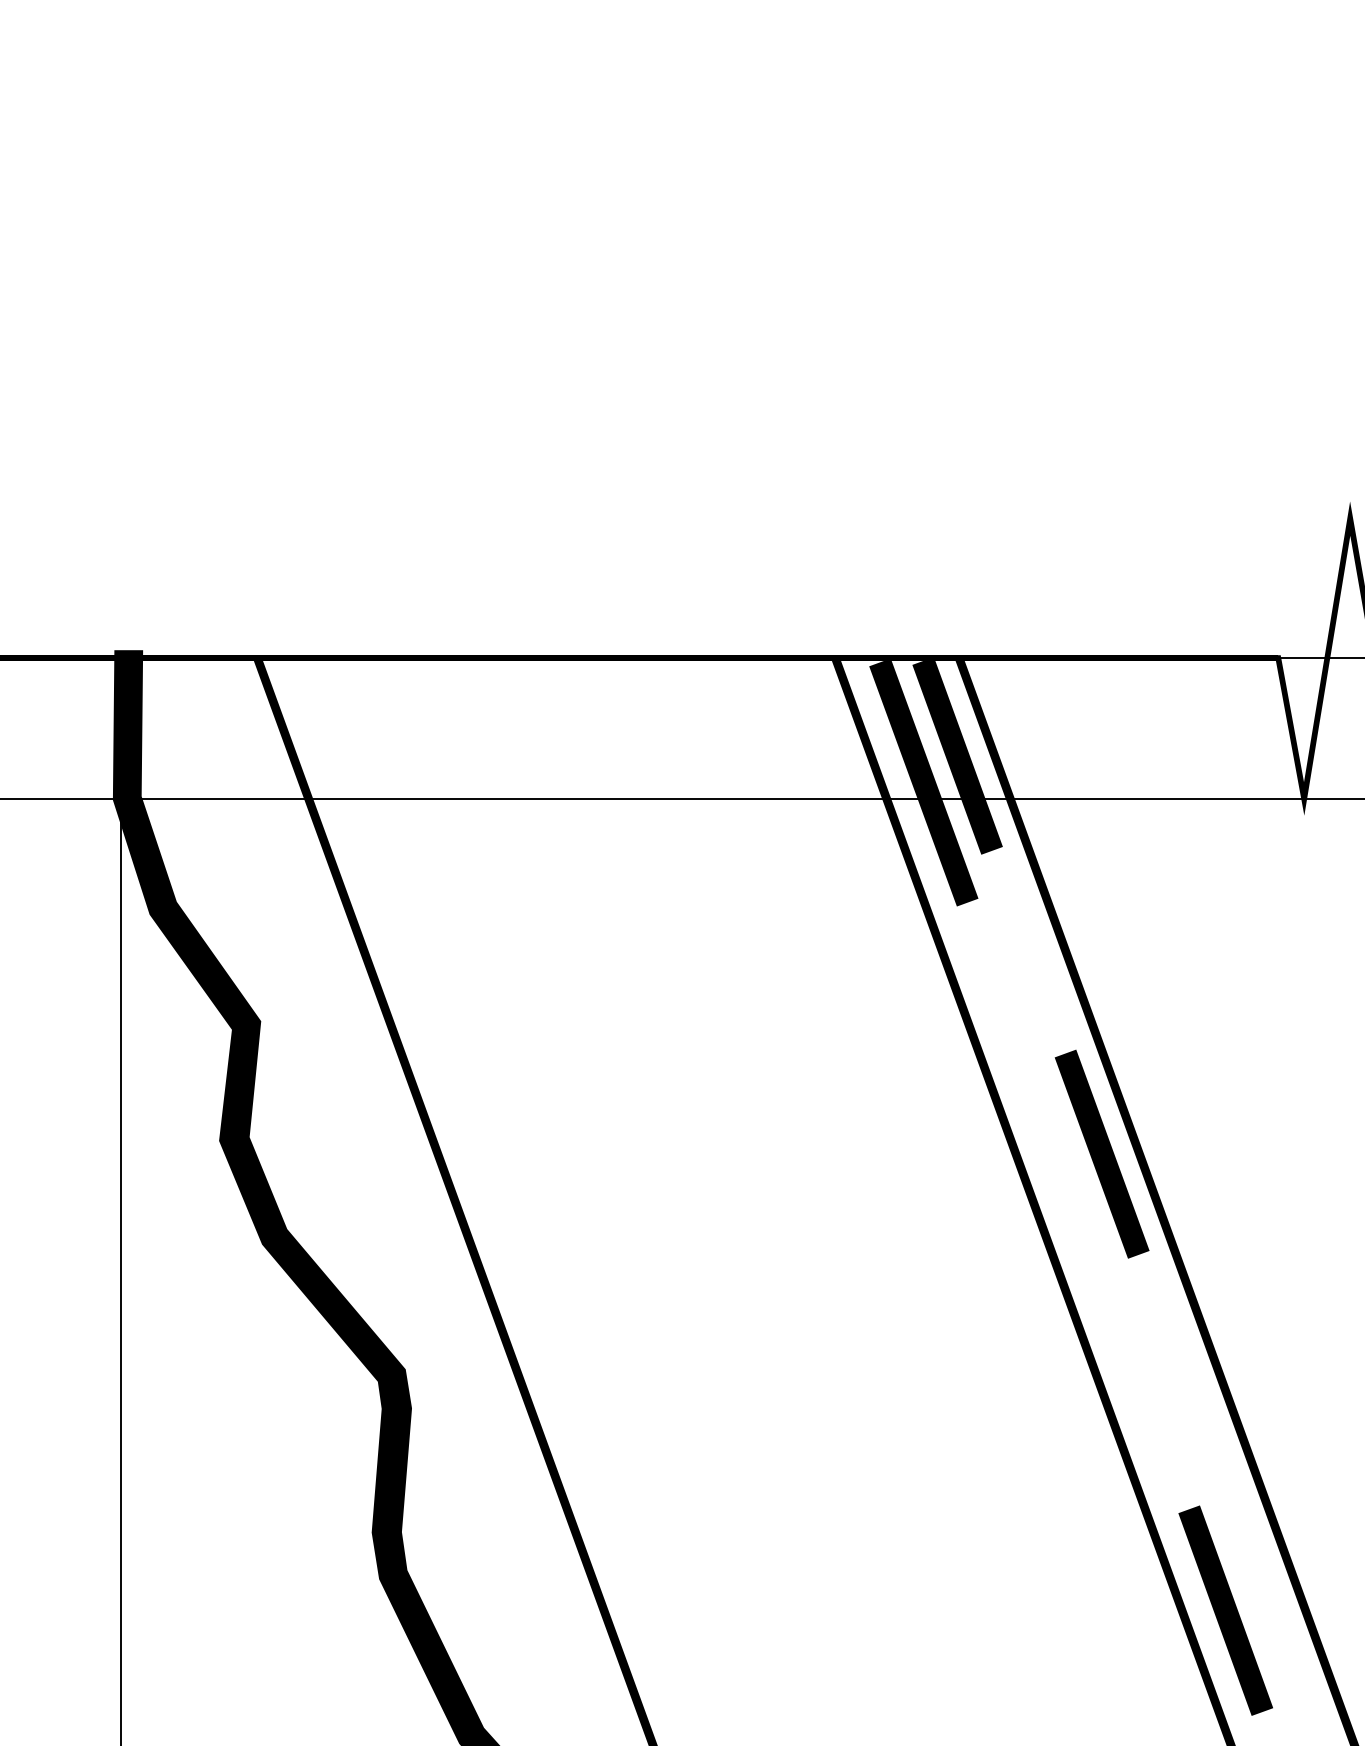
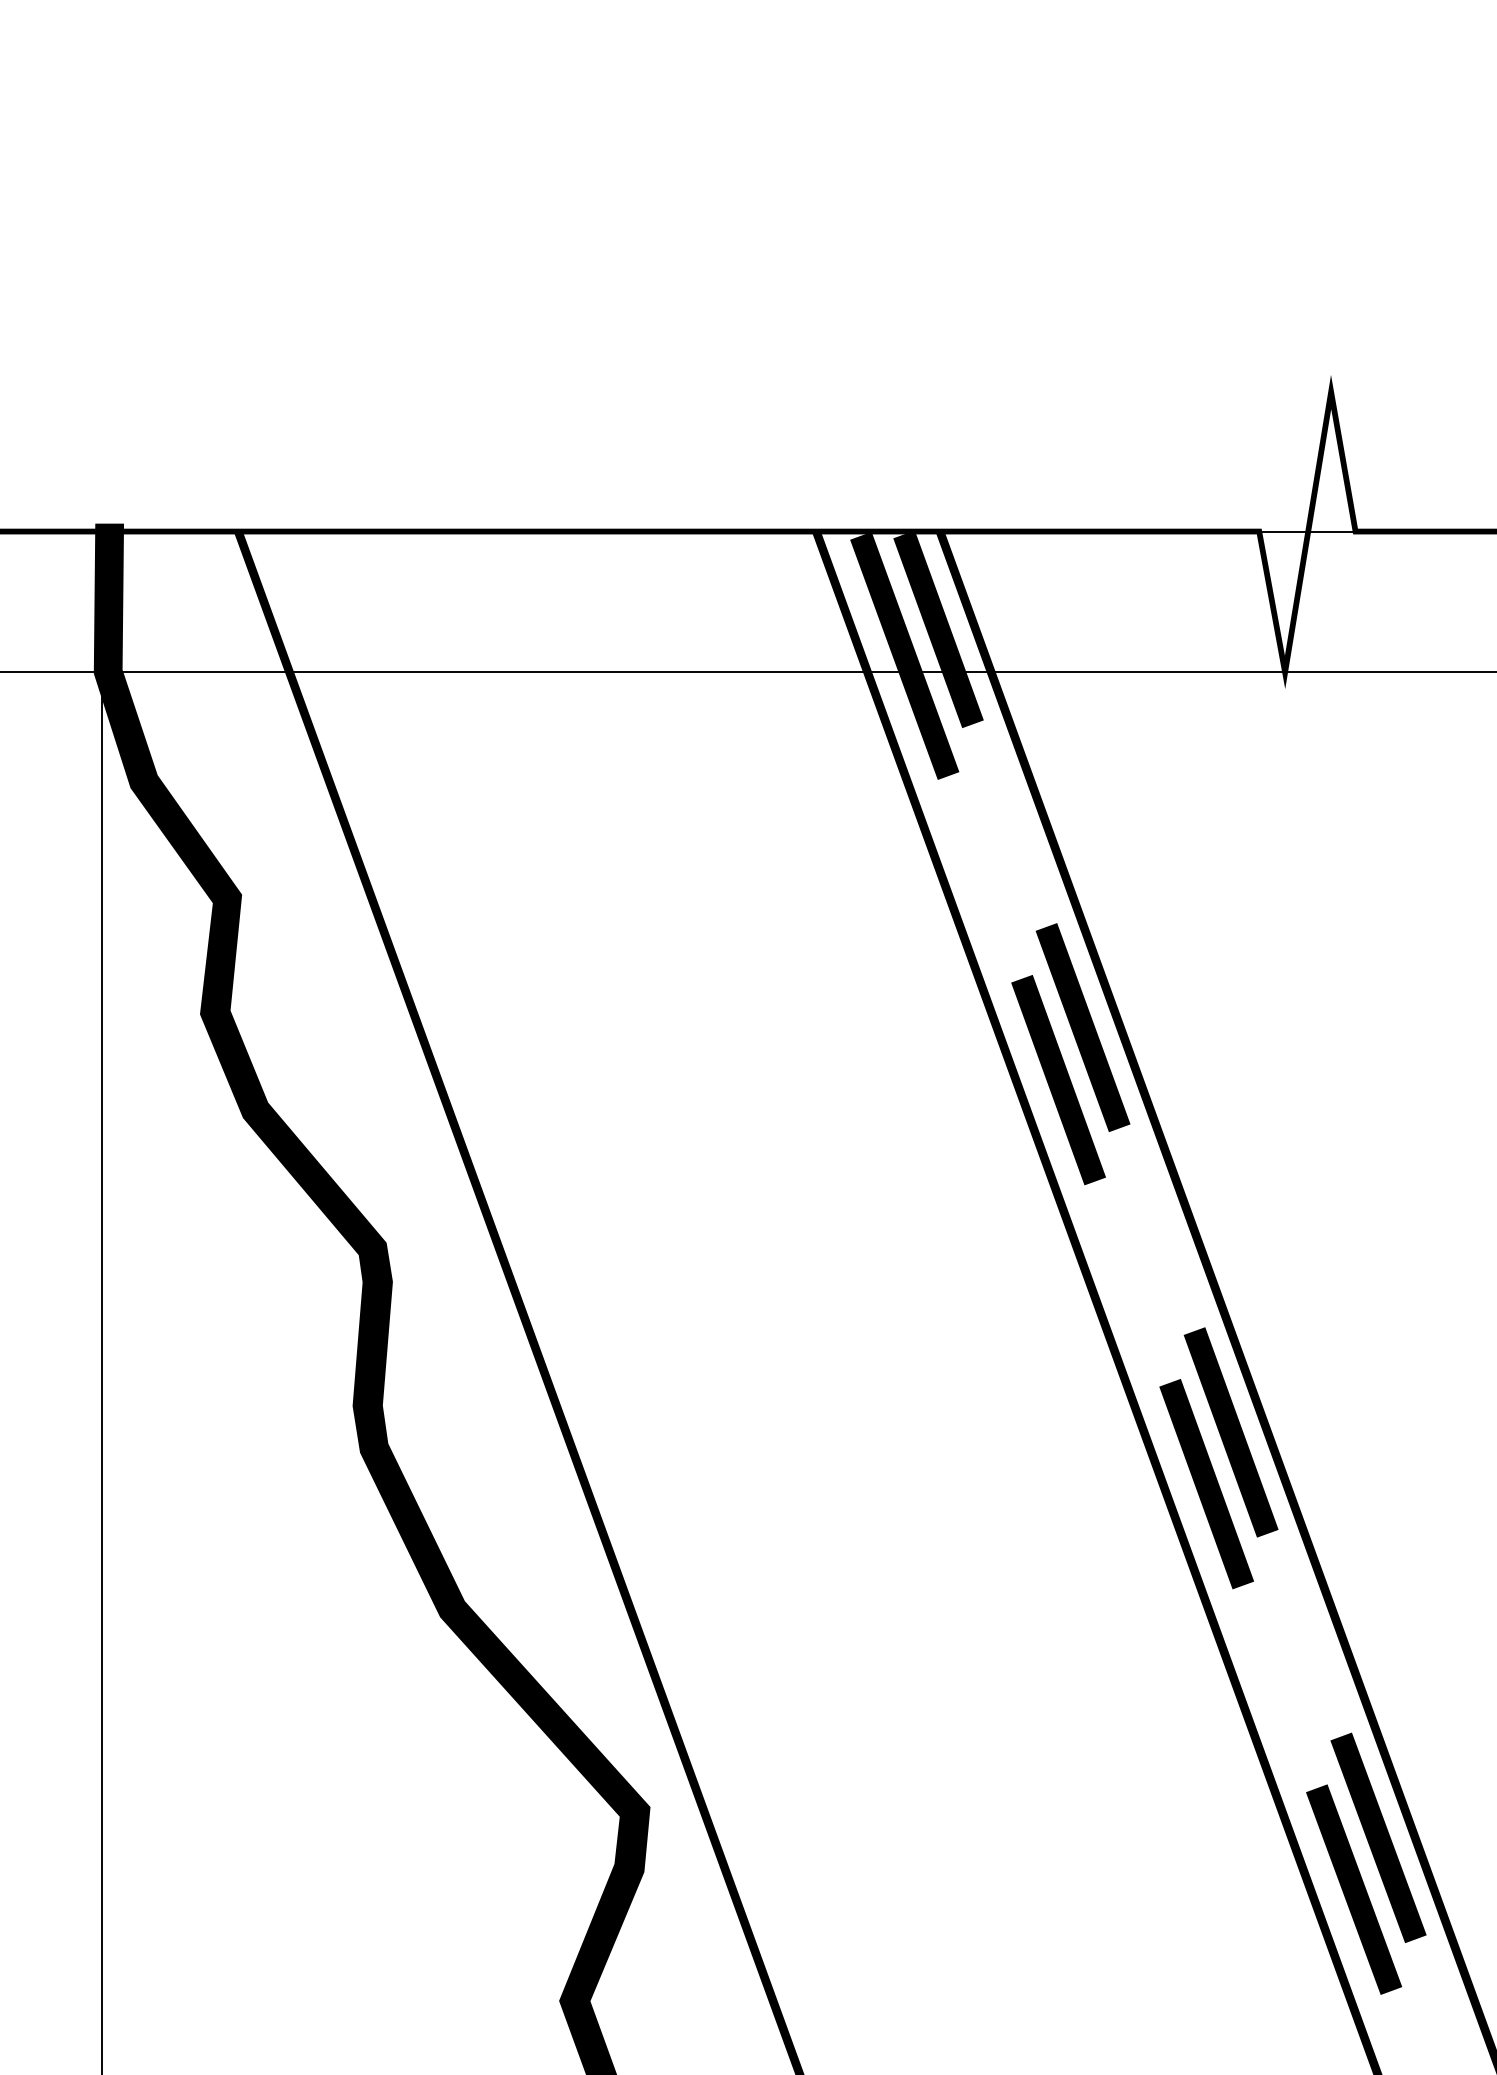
line: (1077, 1207) -> (1058, 1080), added
line: (1249, 1559) -> (1230, 1432), added

